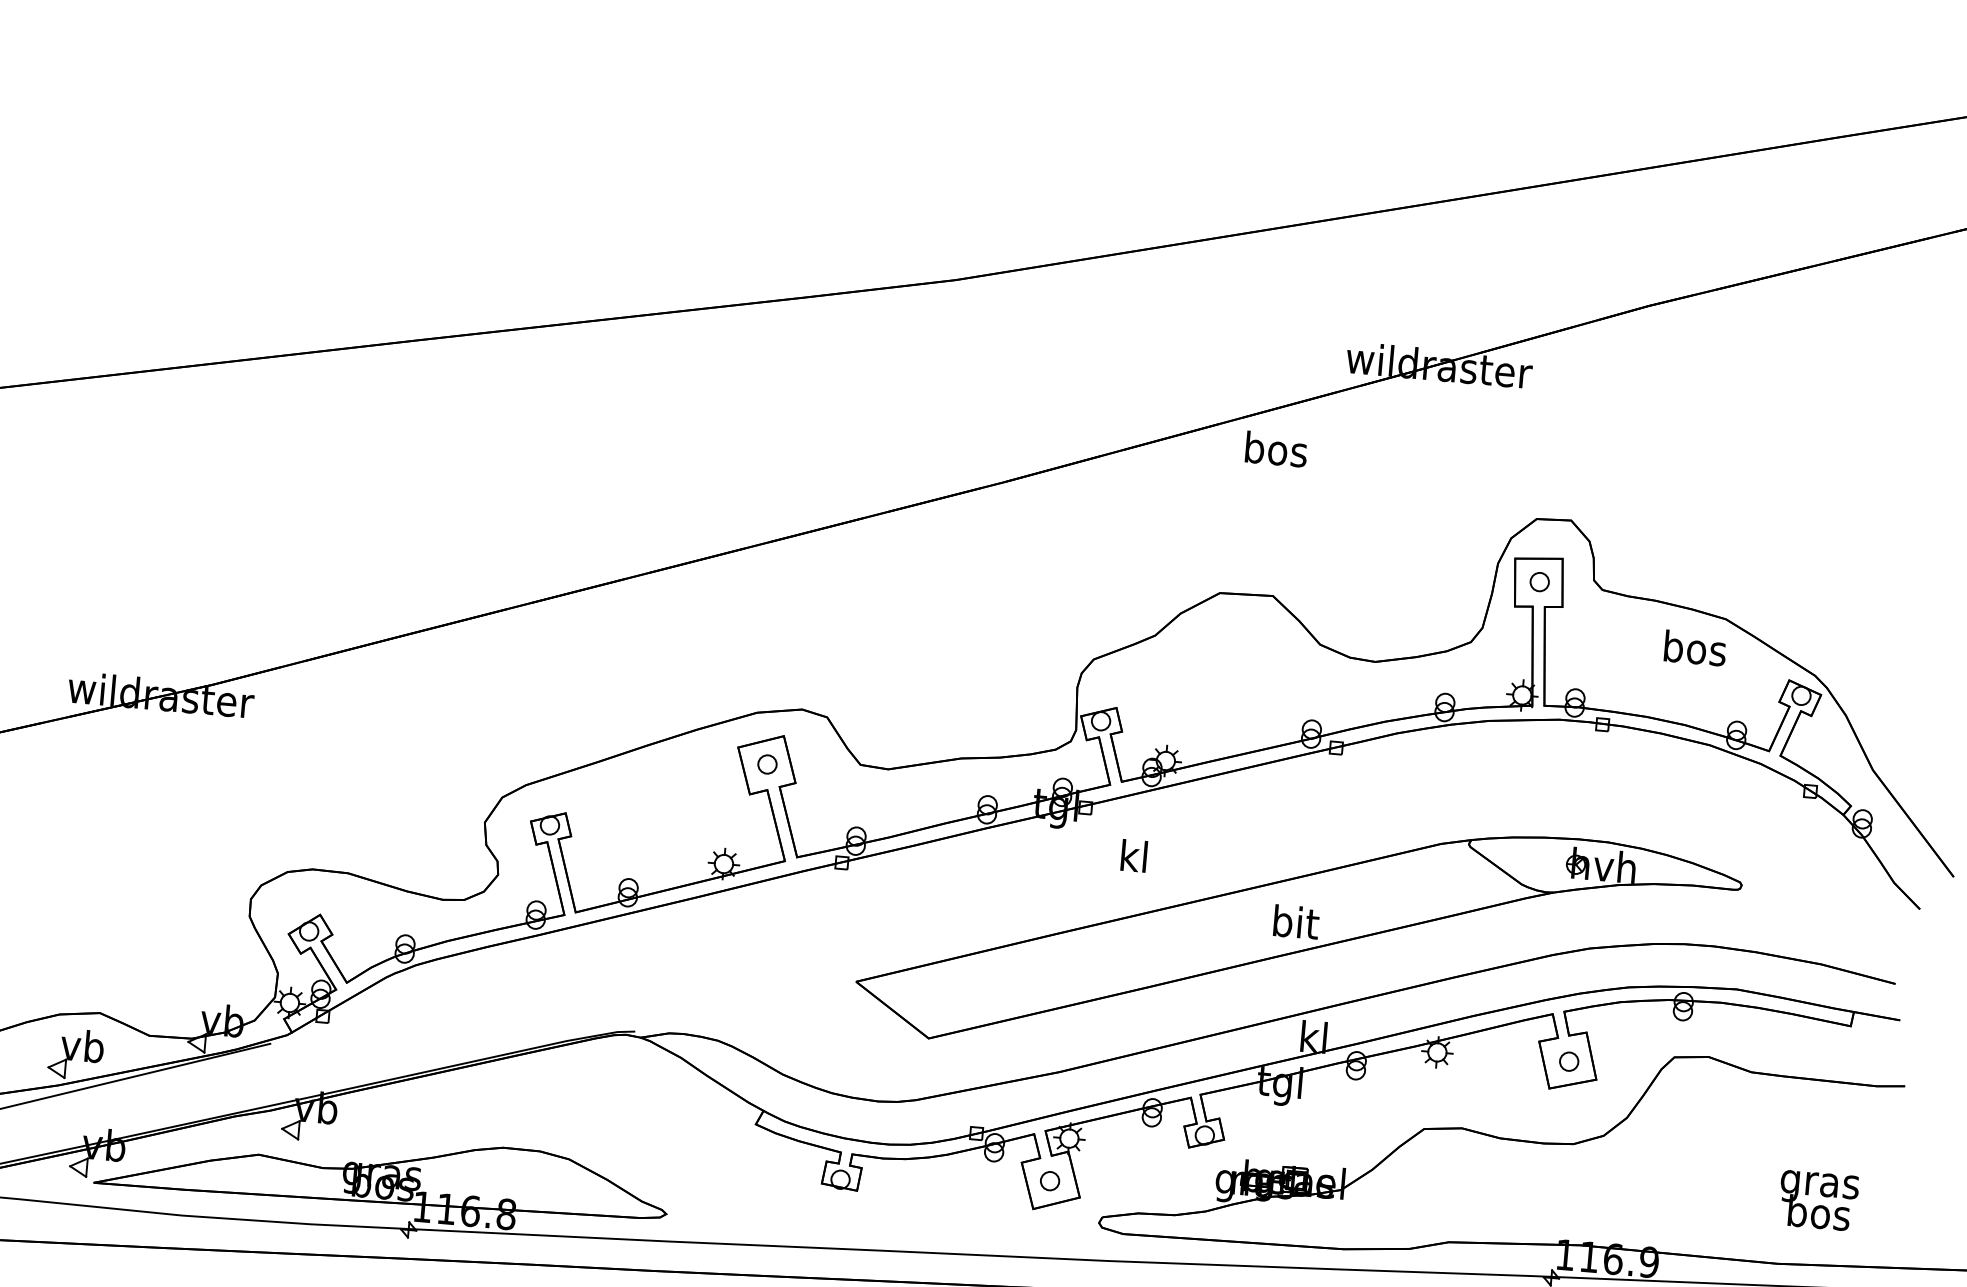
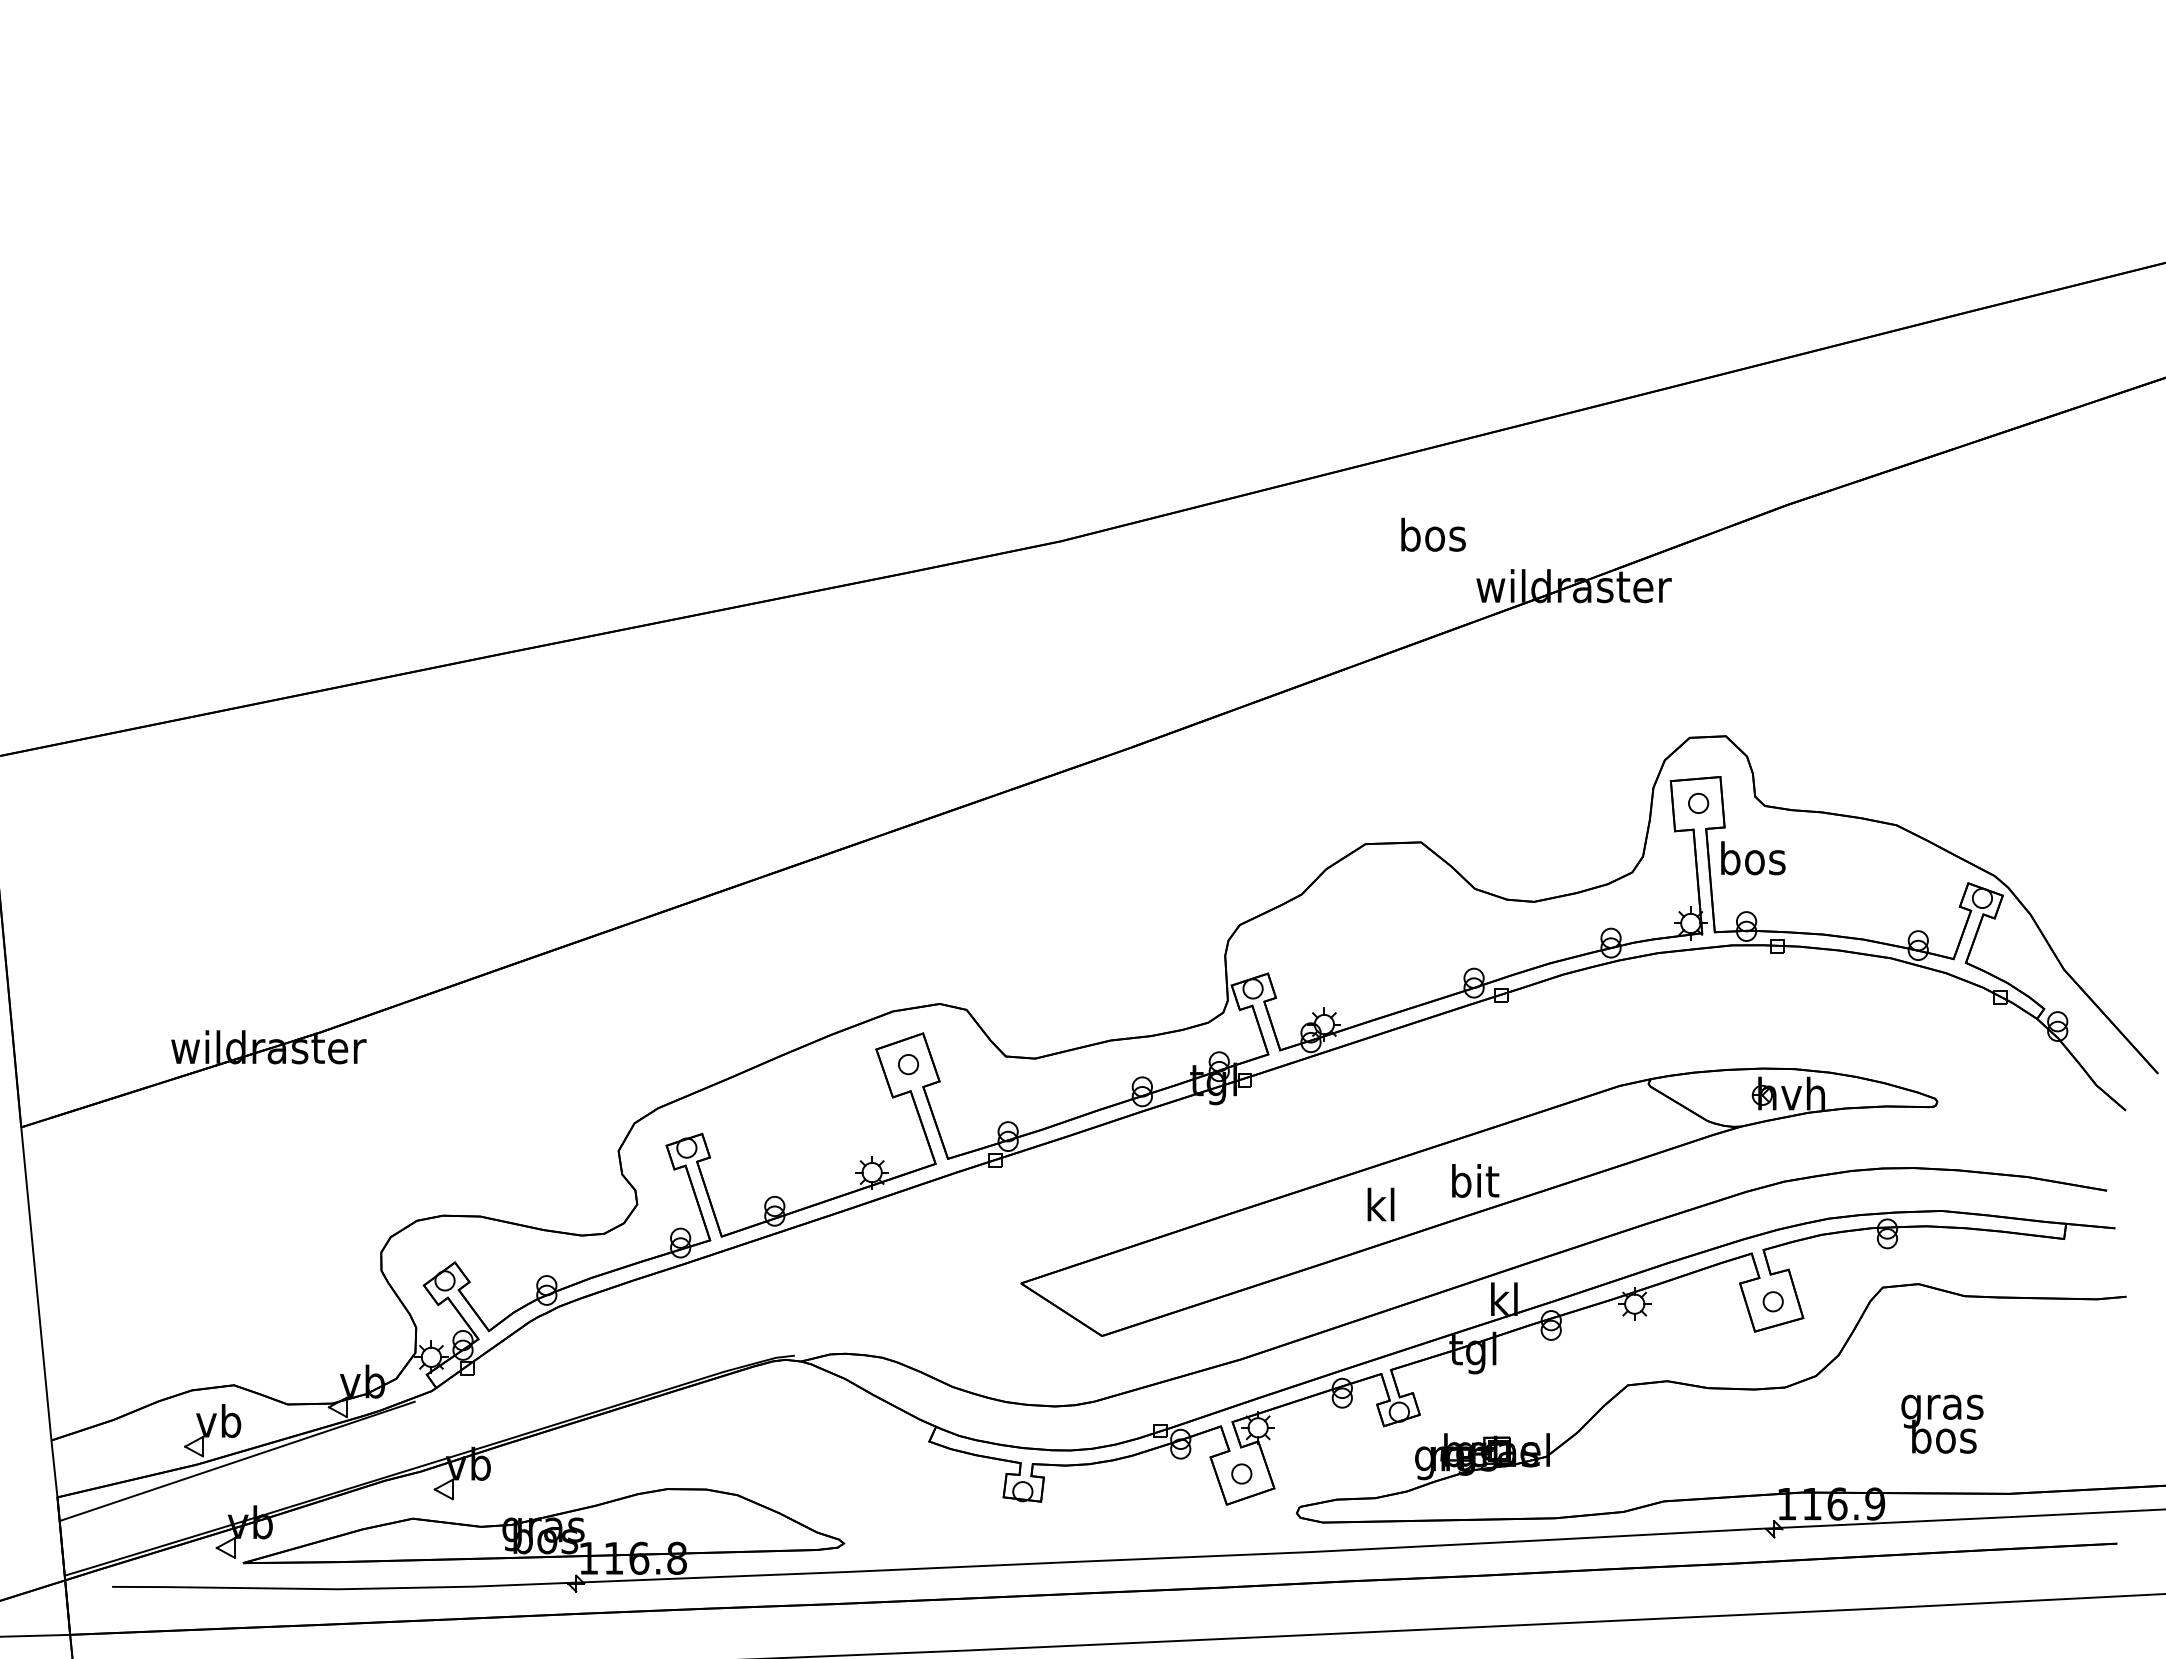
text: (1276, 449) -> (1433, 534), moved
text: (1695, 648) -> (1753, 858), moved
text: (1133, 855) -> (1380, 1204), moved
text: (1818, 1200) -> (1942, 1423), moved

